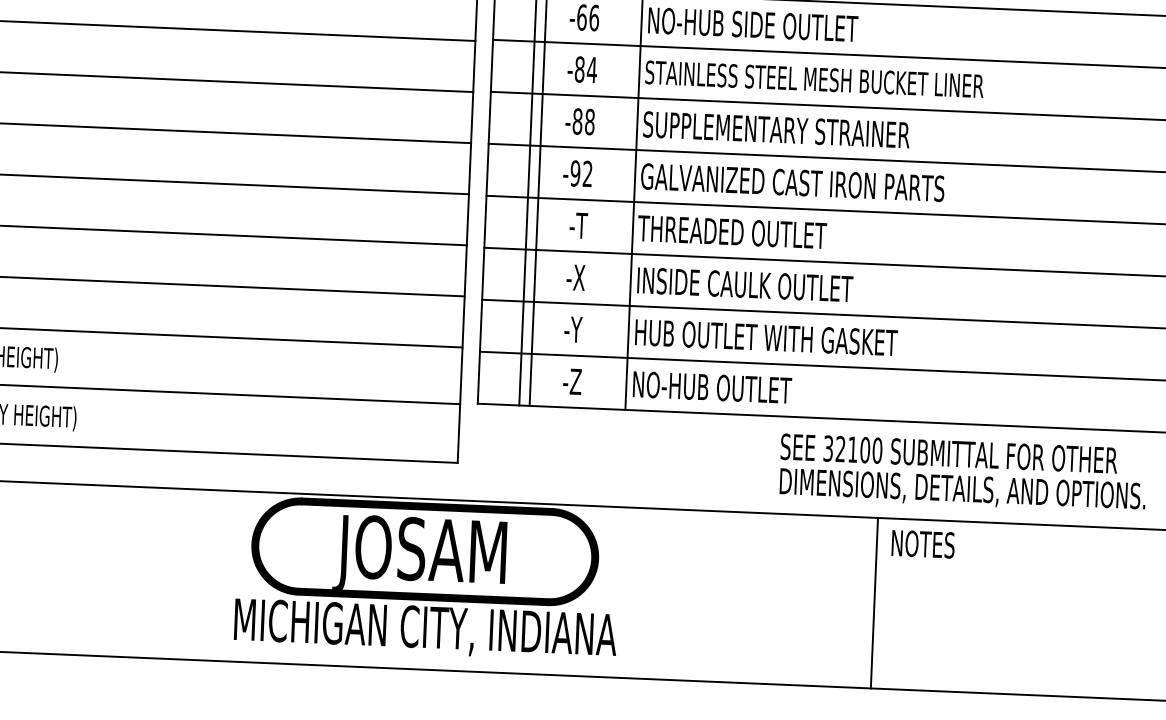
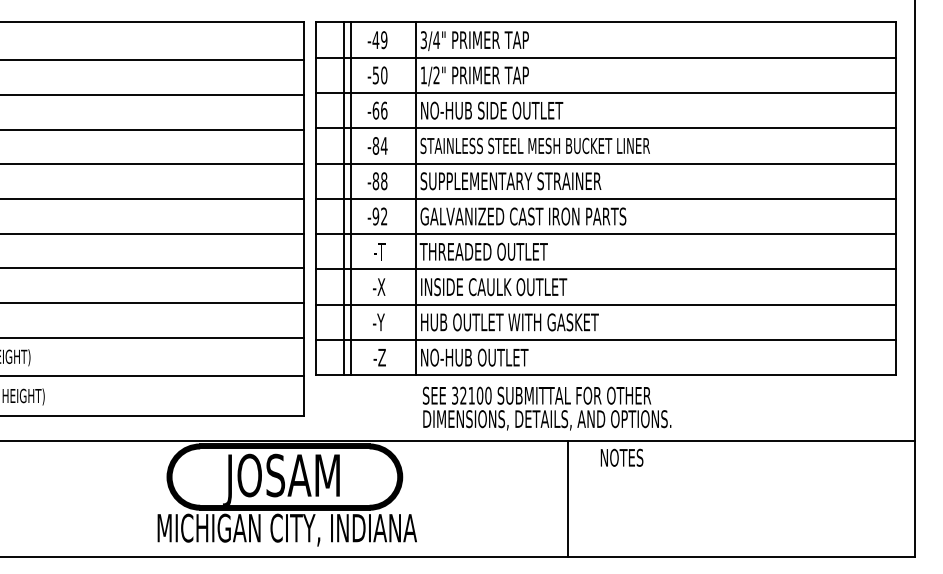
text: (962, 473) -> (546, 408), moved
line: (874, 602) -> (567, 498), moved

